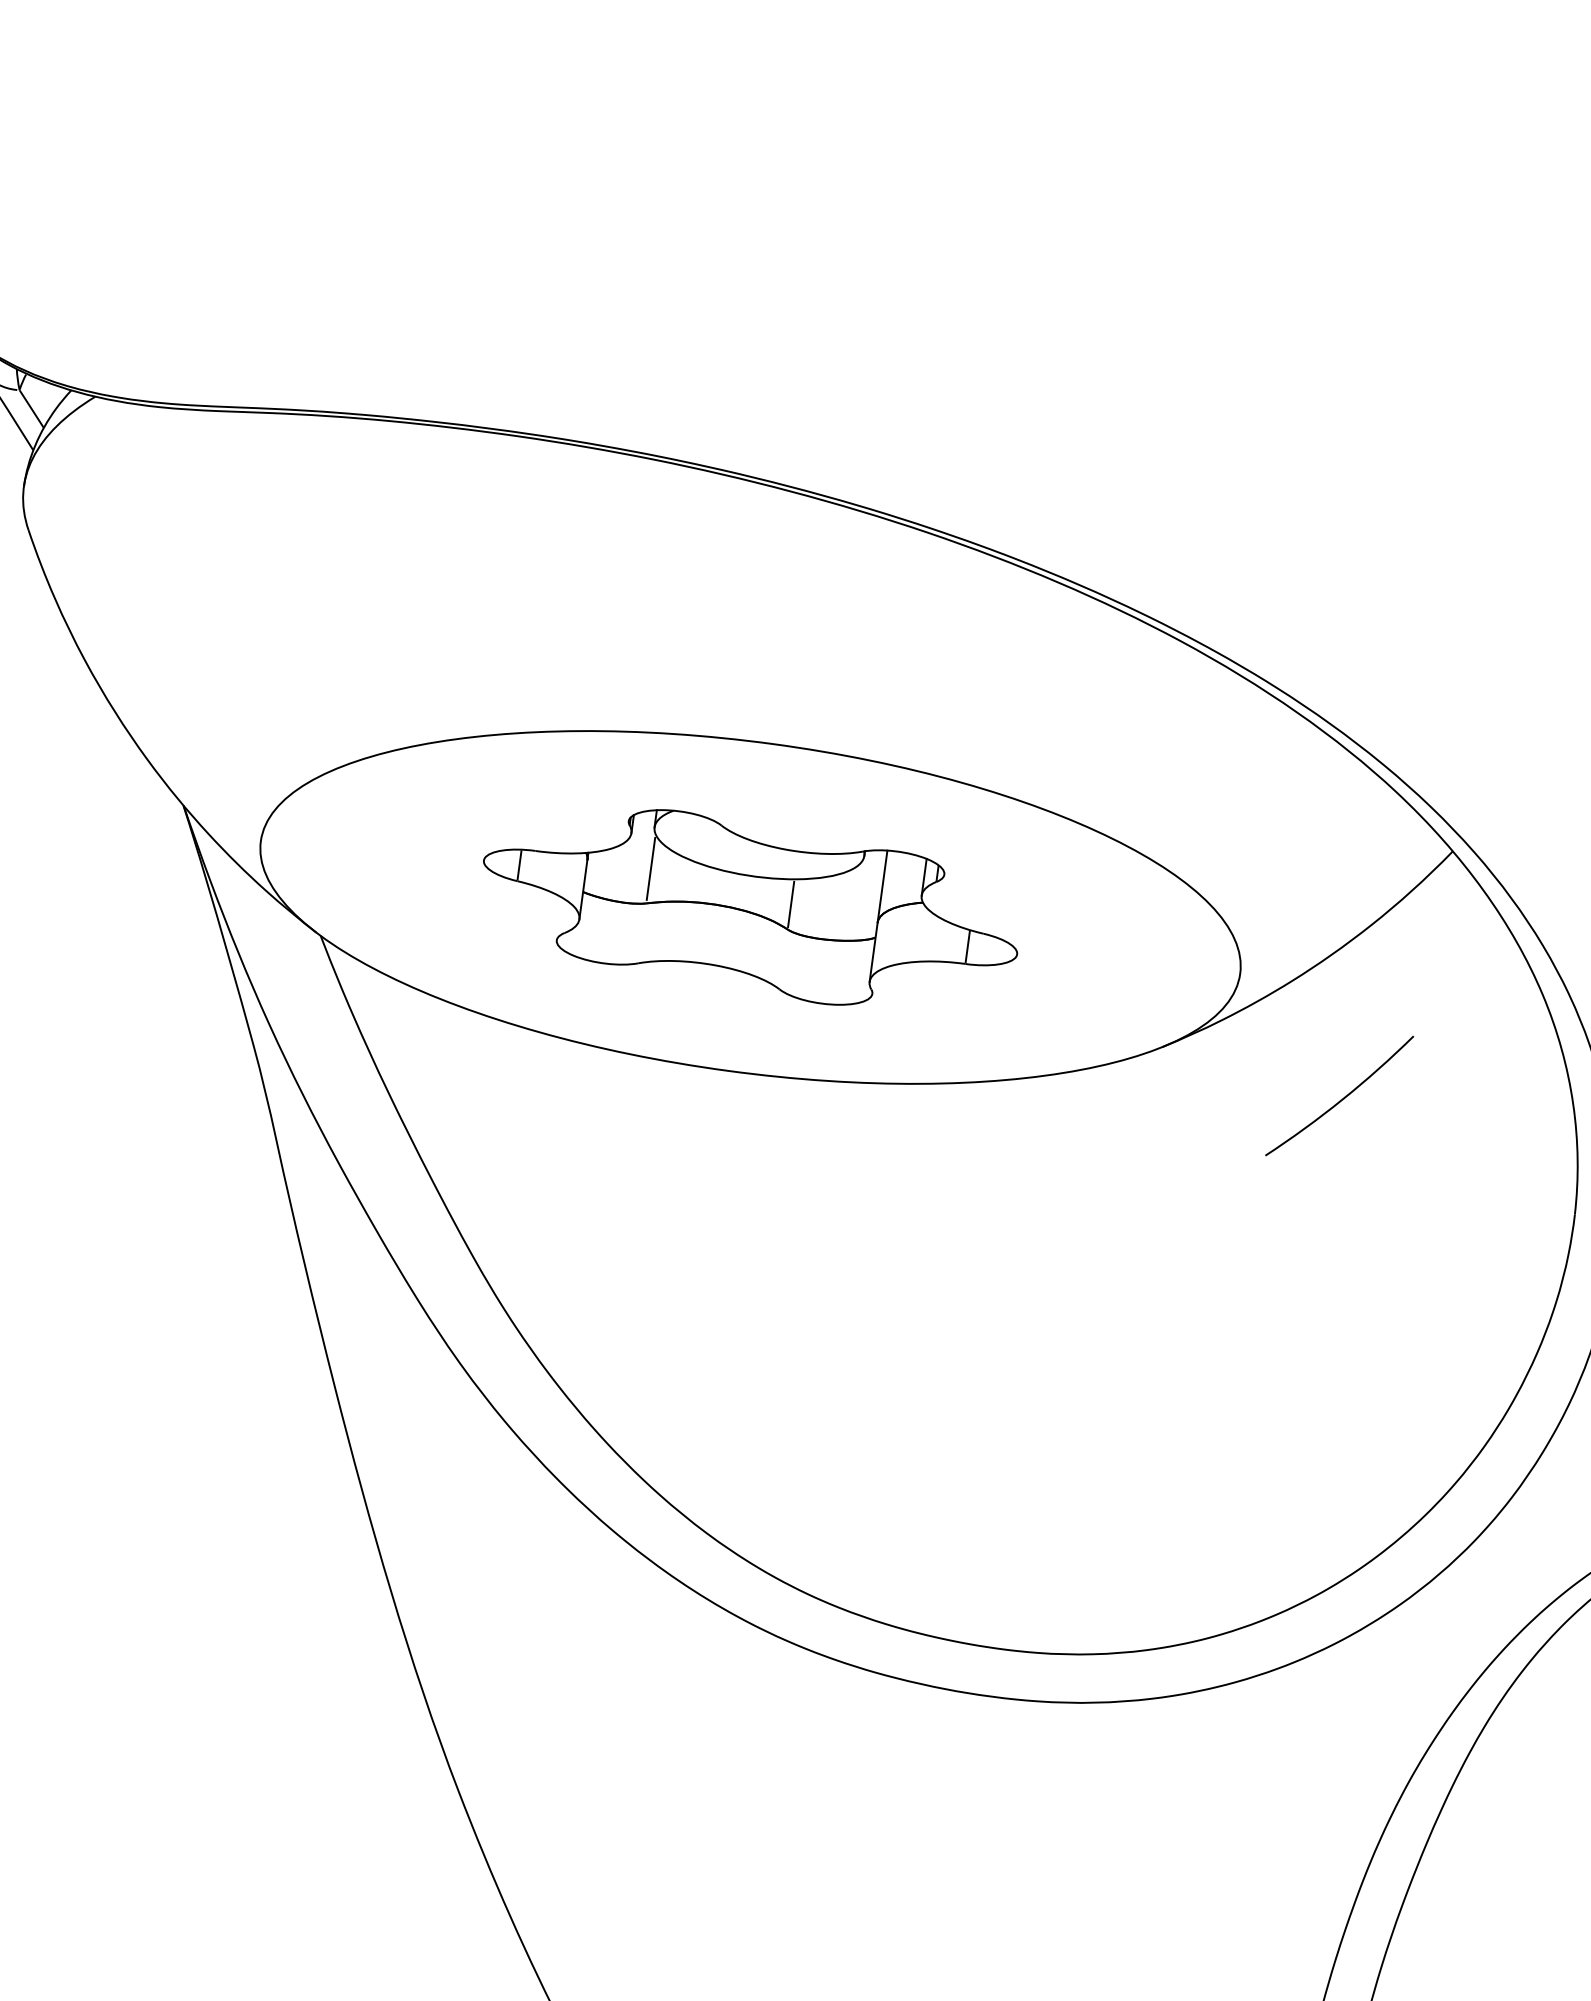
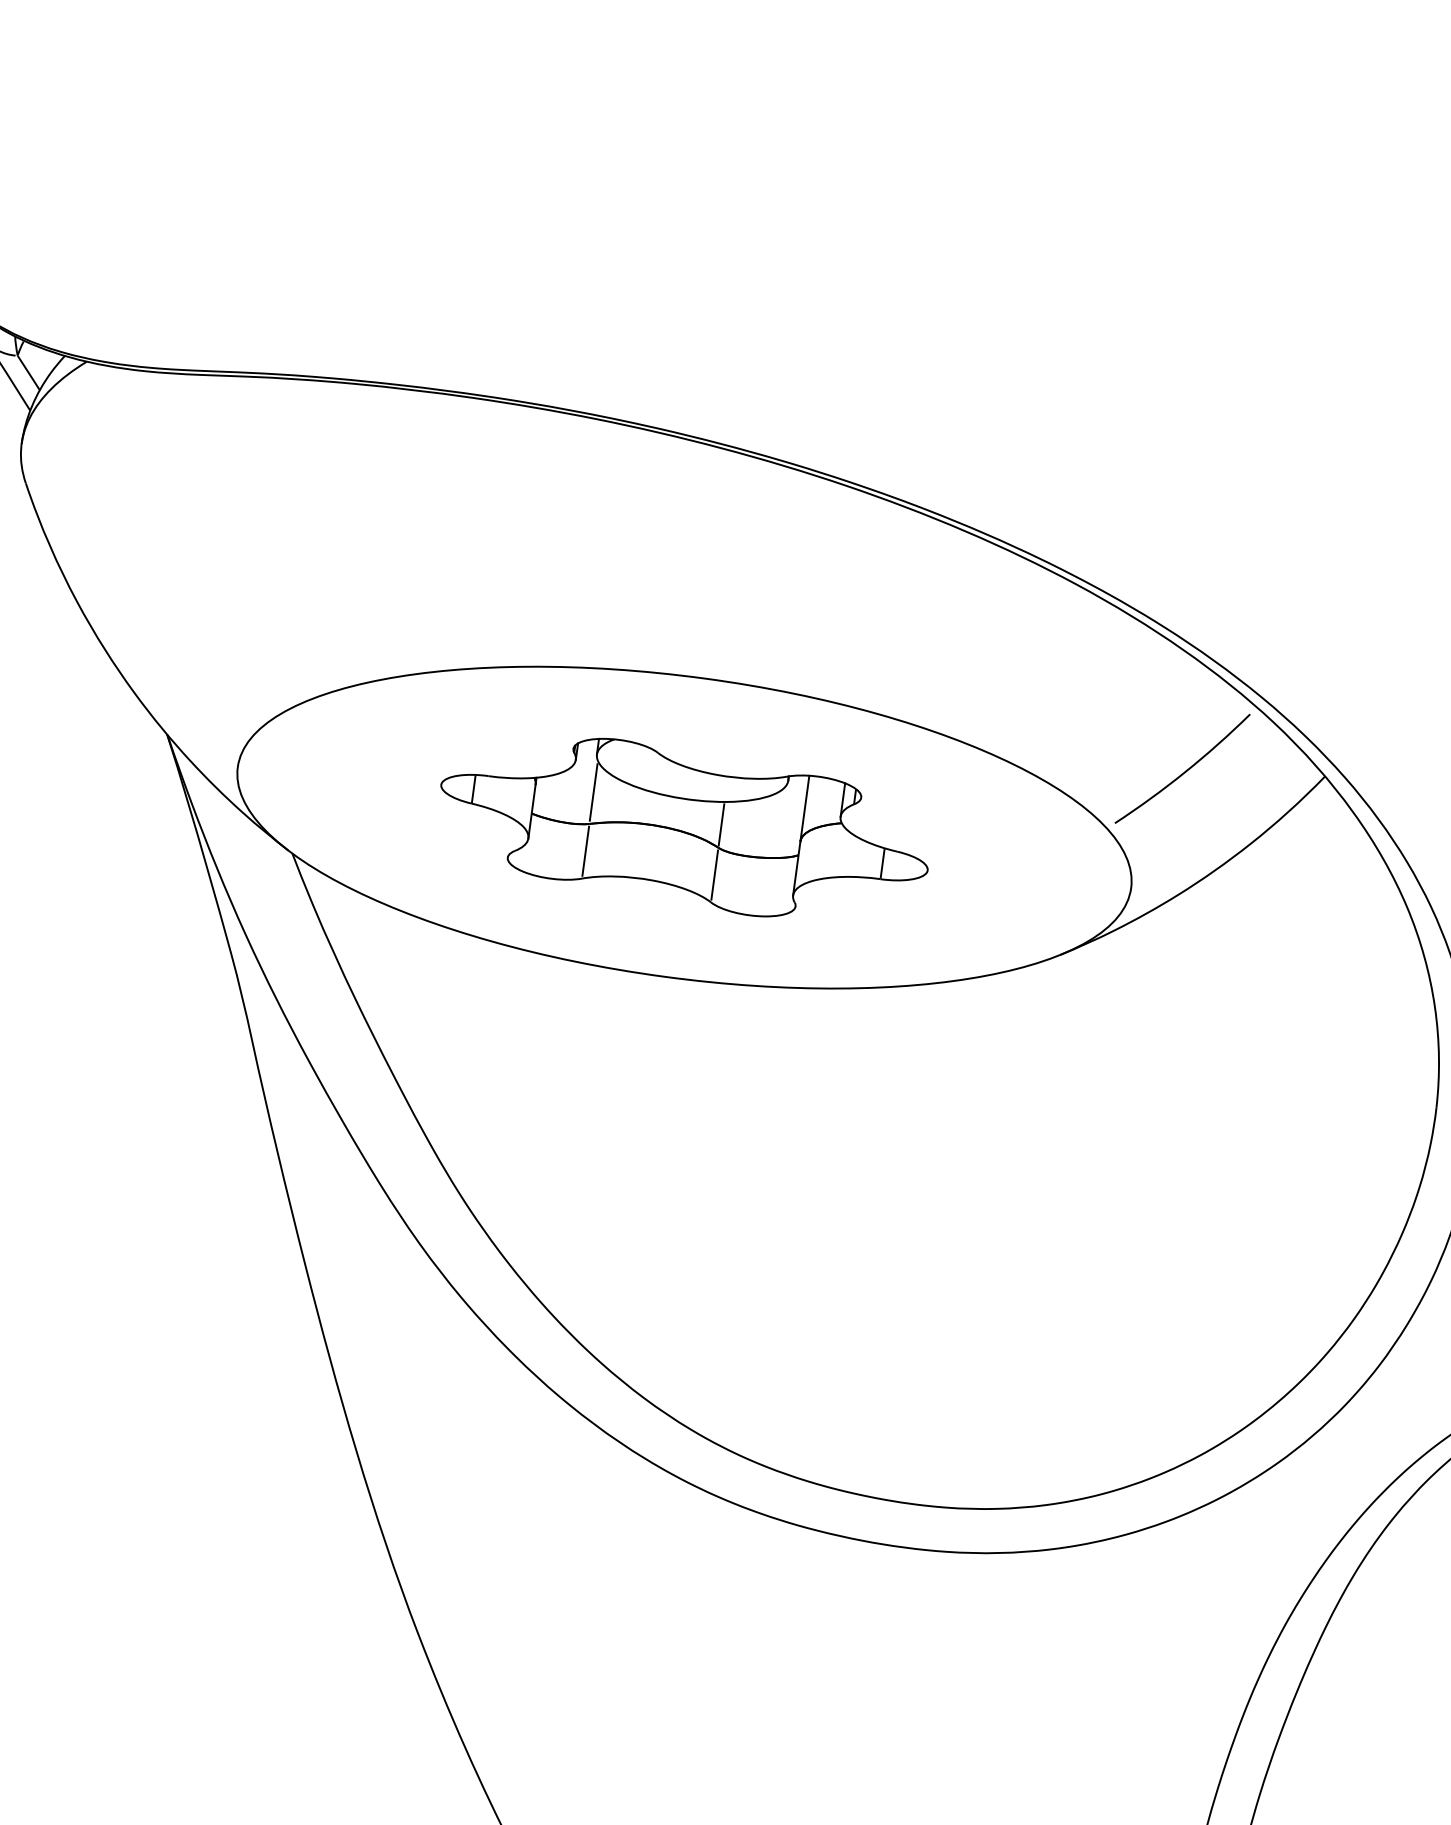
line: (641, 933) -> (585, 851), added
line: (783, 959) -> (714, 875), added
curve: (1340, 1099) -> (1183, 772), moved

